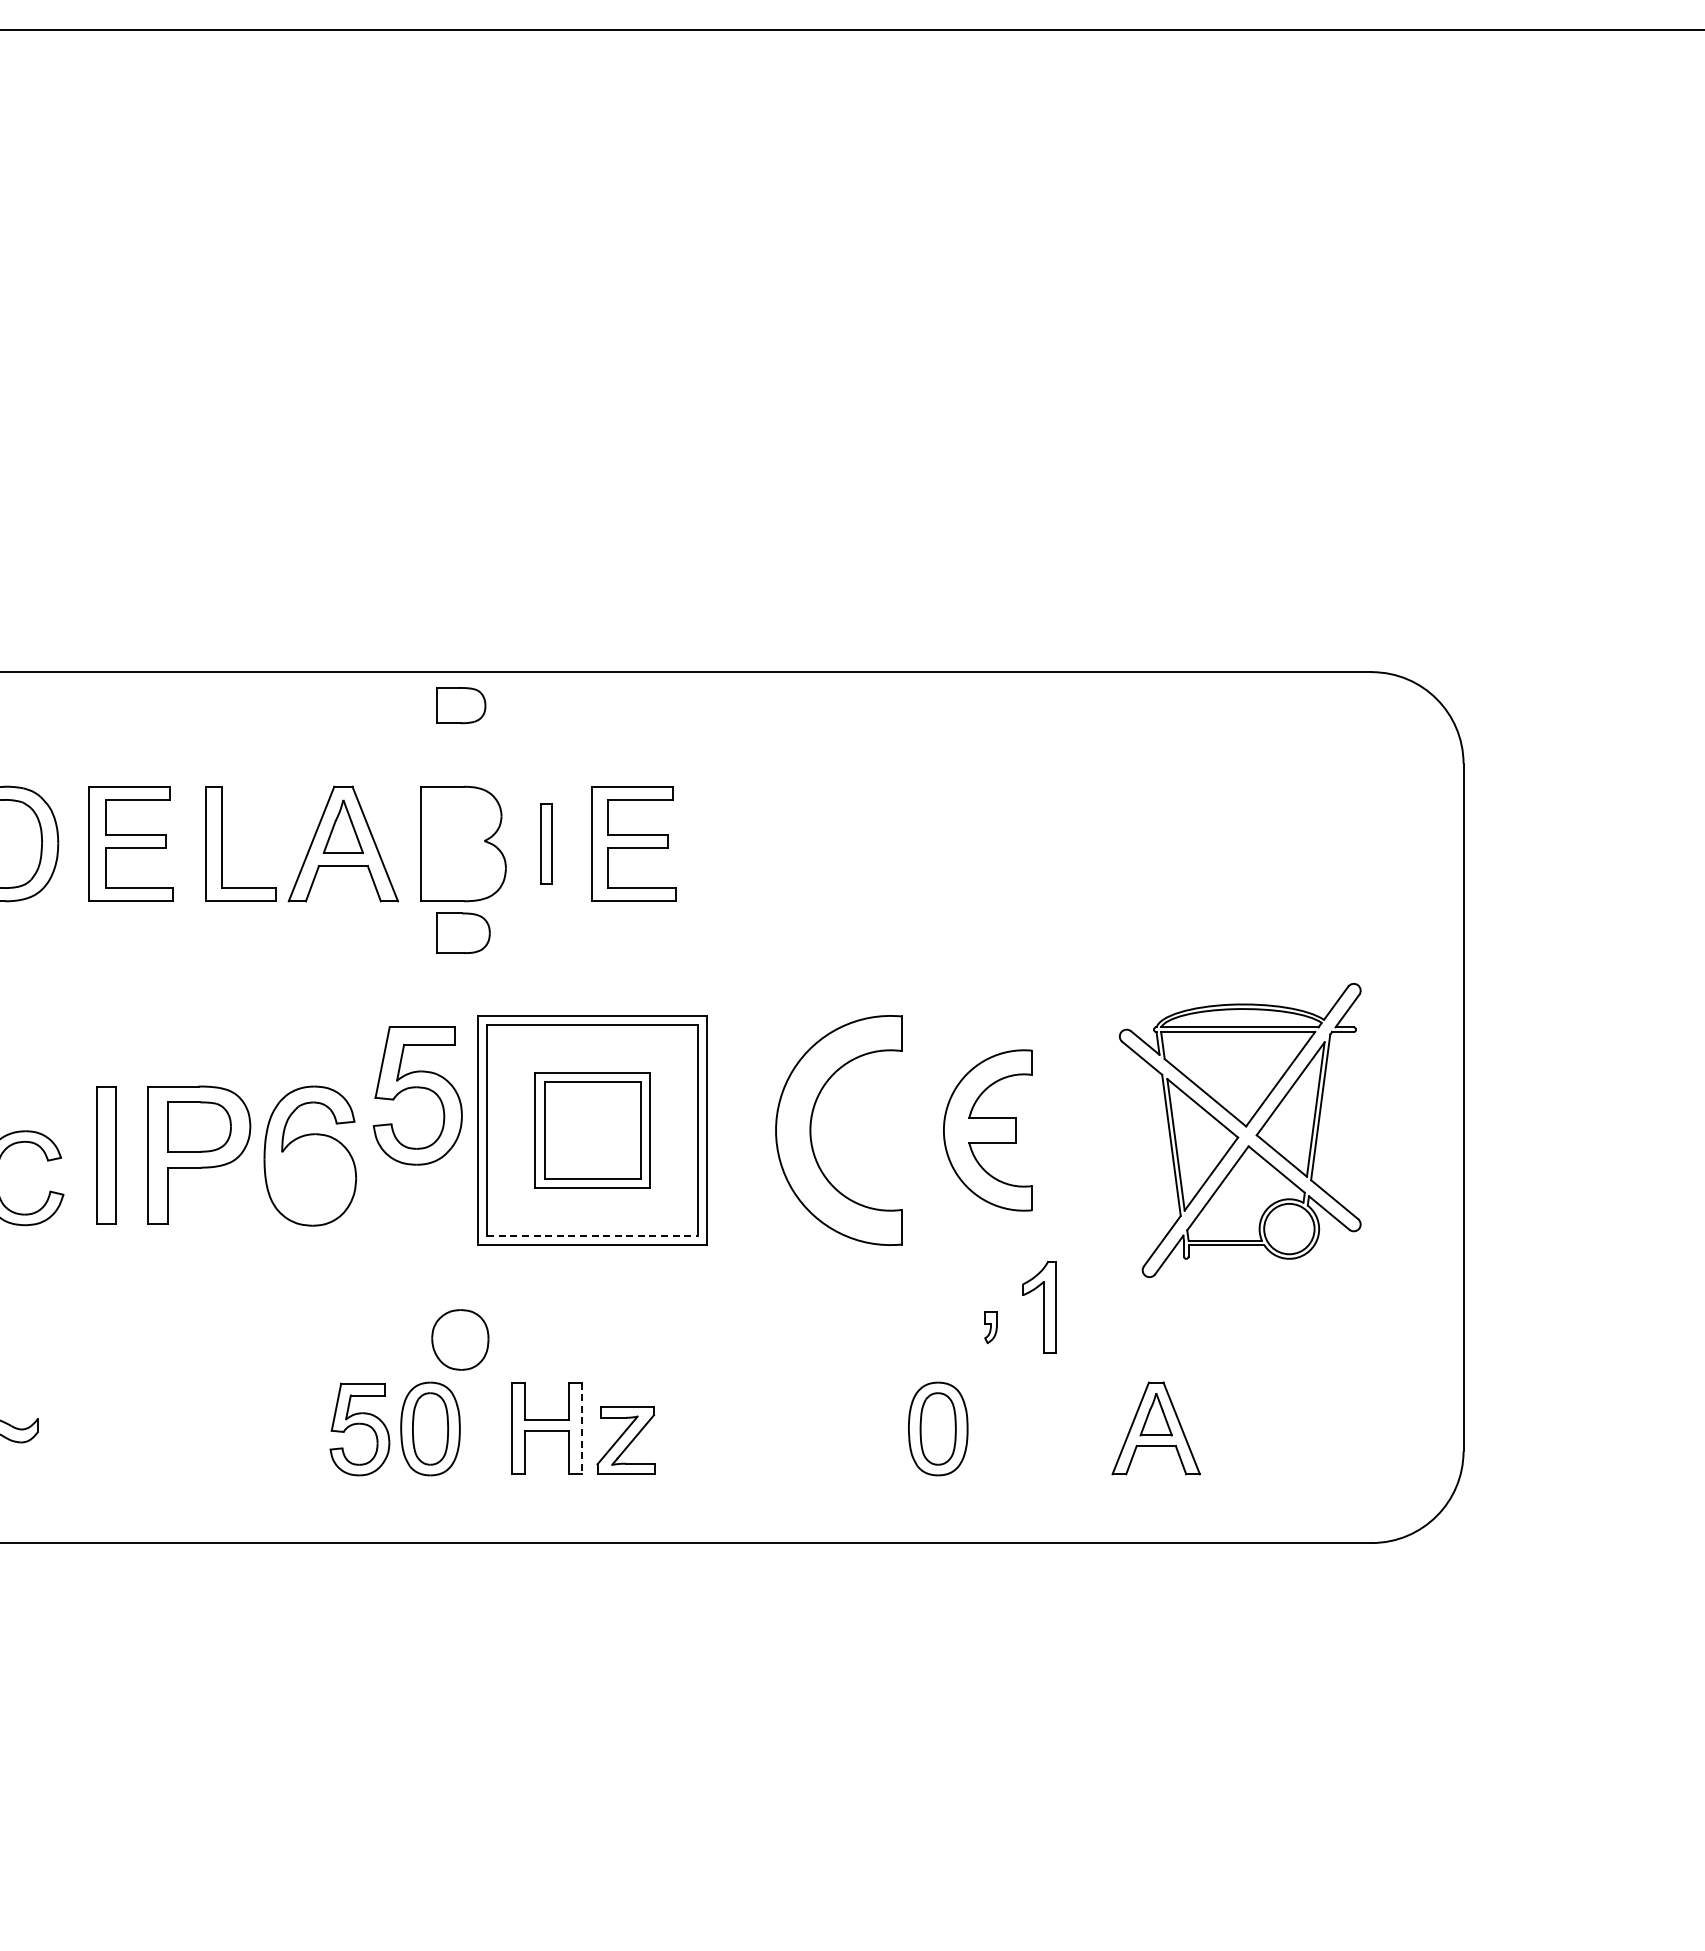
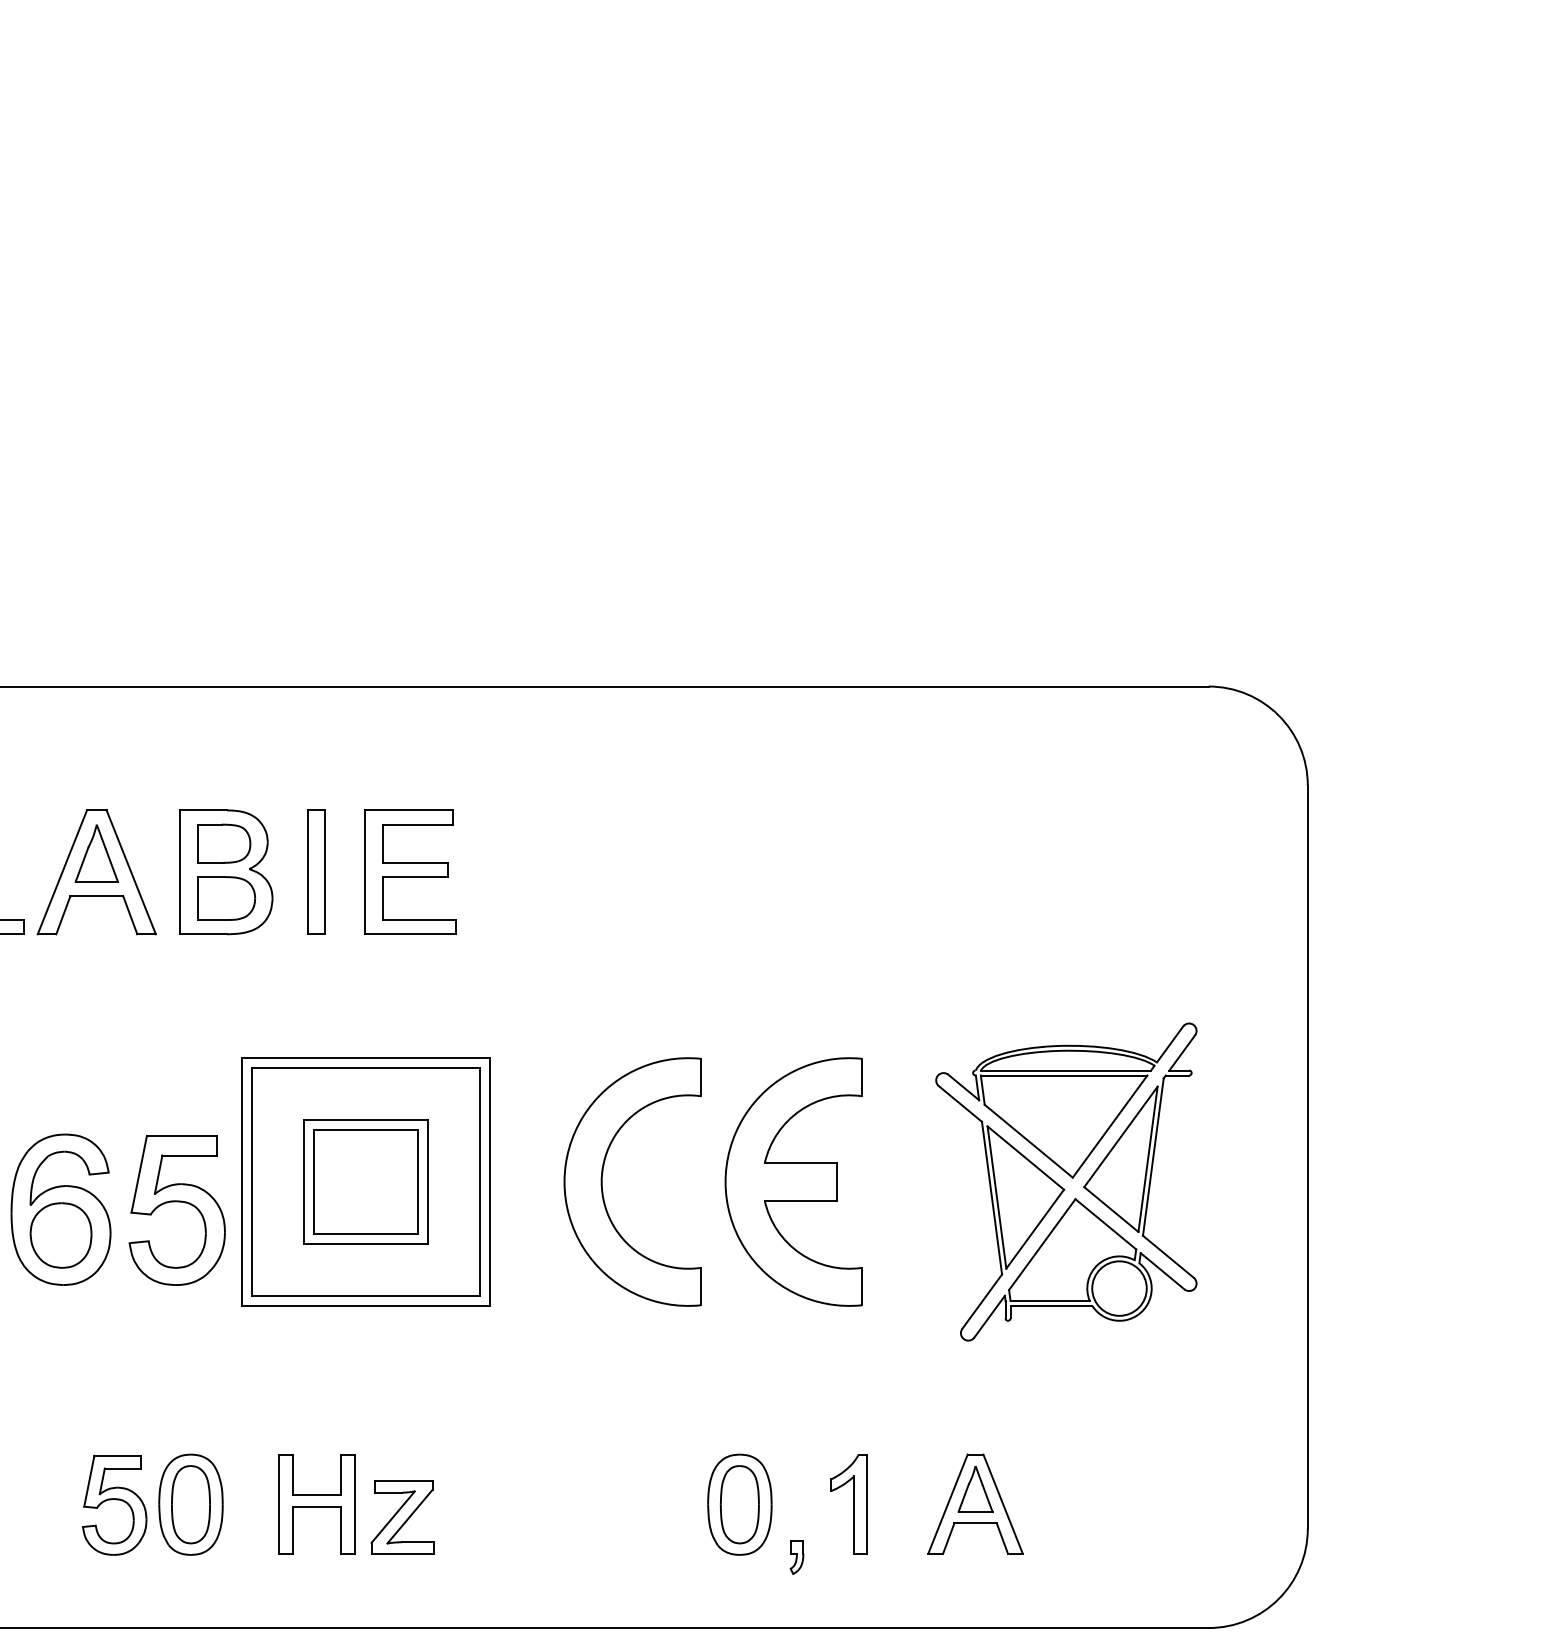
part: (461, 705) -> (224, 843), moved
part: (546, 843) -> (316, 871), size x1.43
part: (463, 932) -> (226, 897), moved
part: (417, 1088) -> (176, 1202), moved
part: (987, 1130) -> (793, 1182), size x1.43
line: (593, 1235) -> (367, 1295), dashed -> solid
part: (1039, 1307) -> (849, 1504), moved
part: (990, 1327) -> (796, 1557), moved
part: (460, 1339) -> (61, 1235), moved
line: (582, 1428) -> (355, 1504), dashed -> solid

